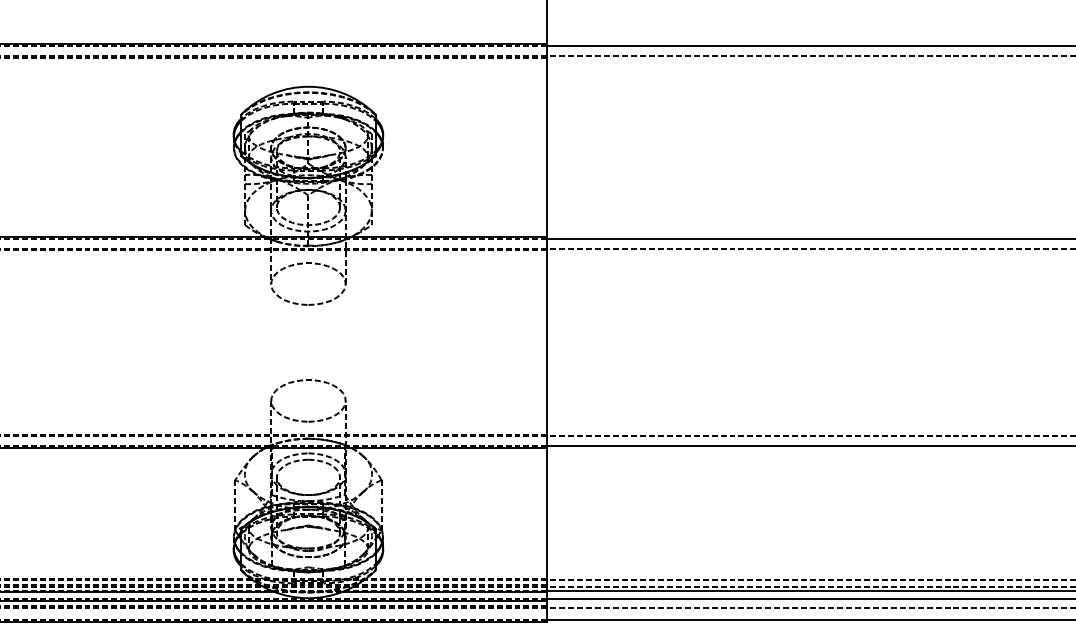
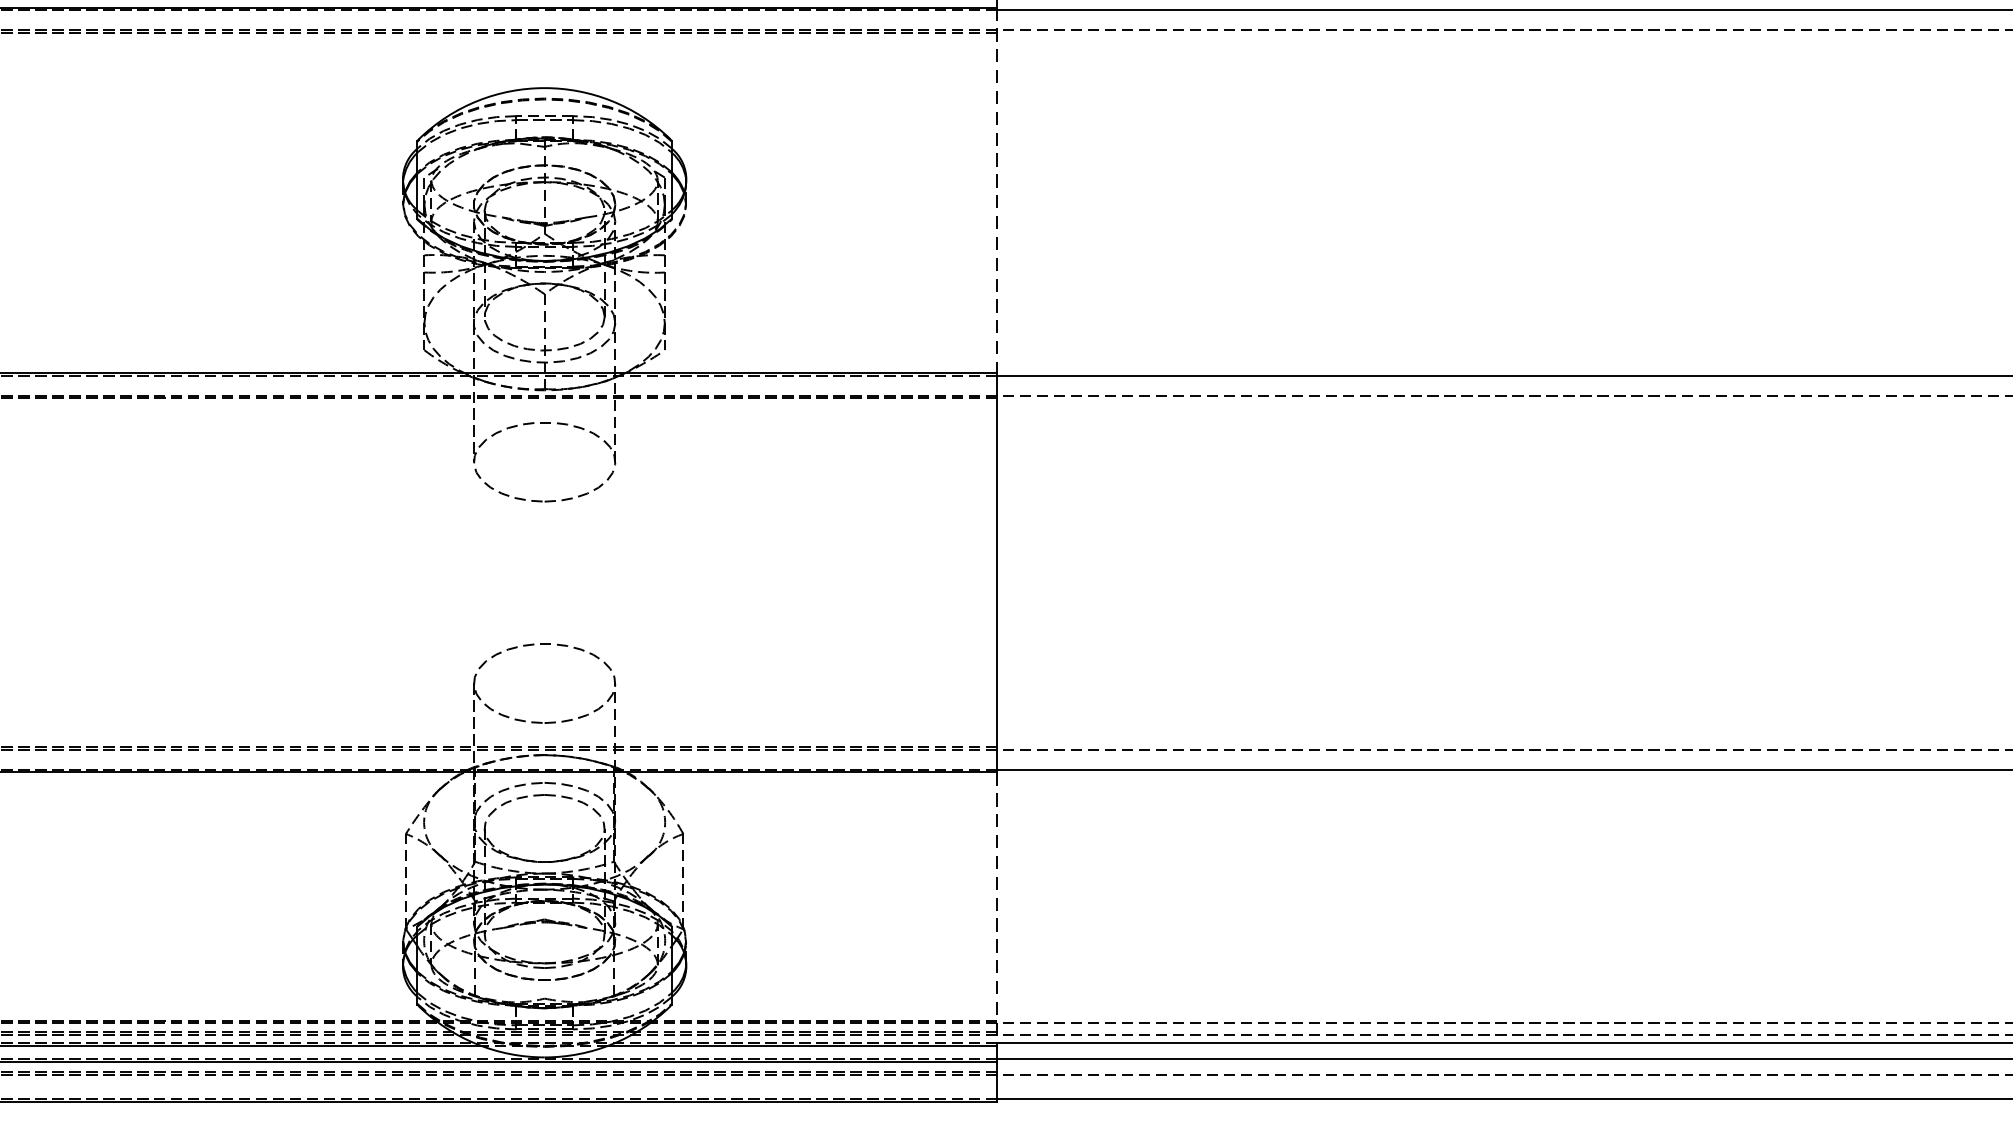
line: (547, 141) -> (997, 191), solid -> dashed
line: (547, 520) -> (997, 910), solid -> dashed

